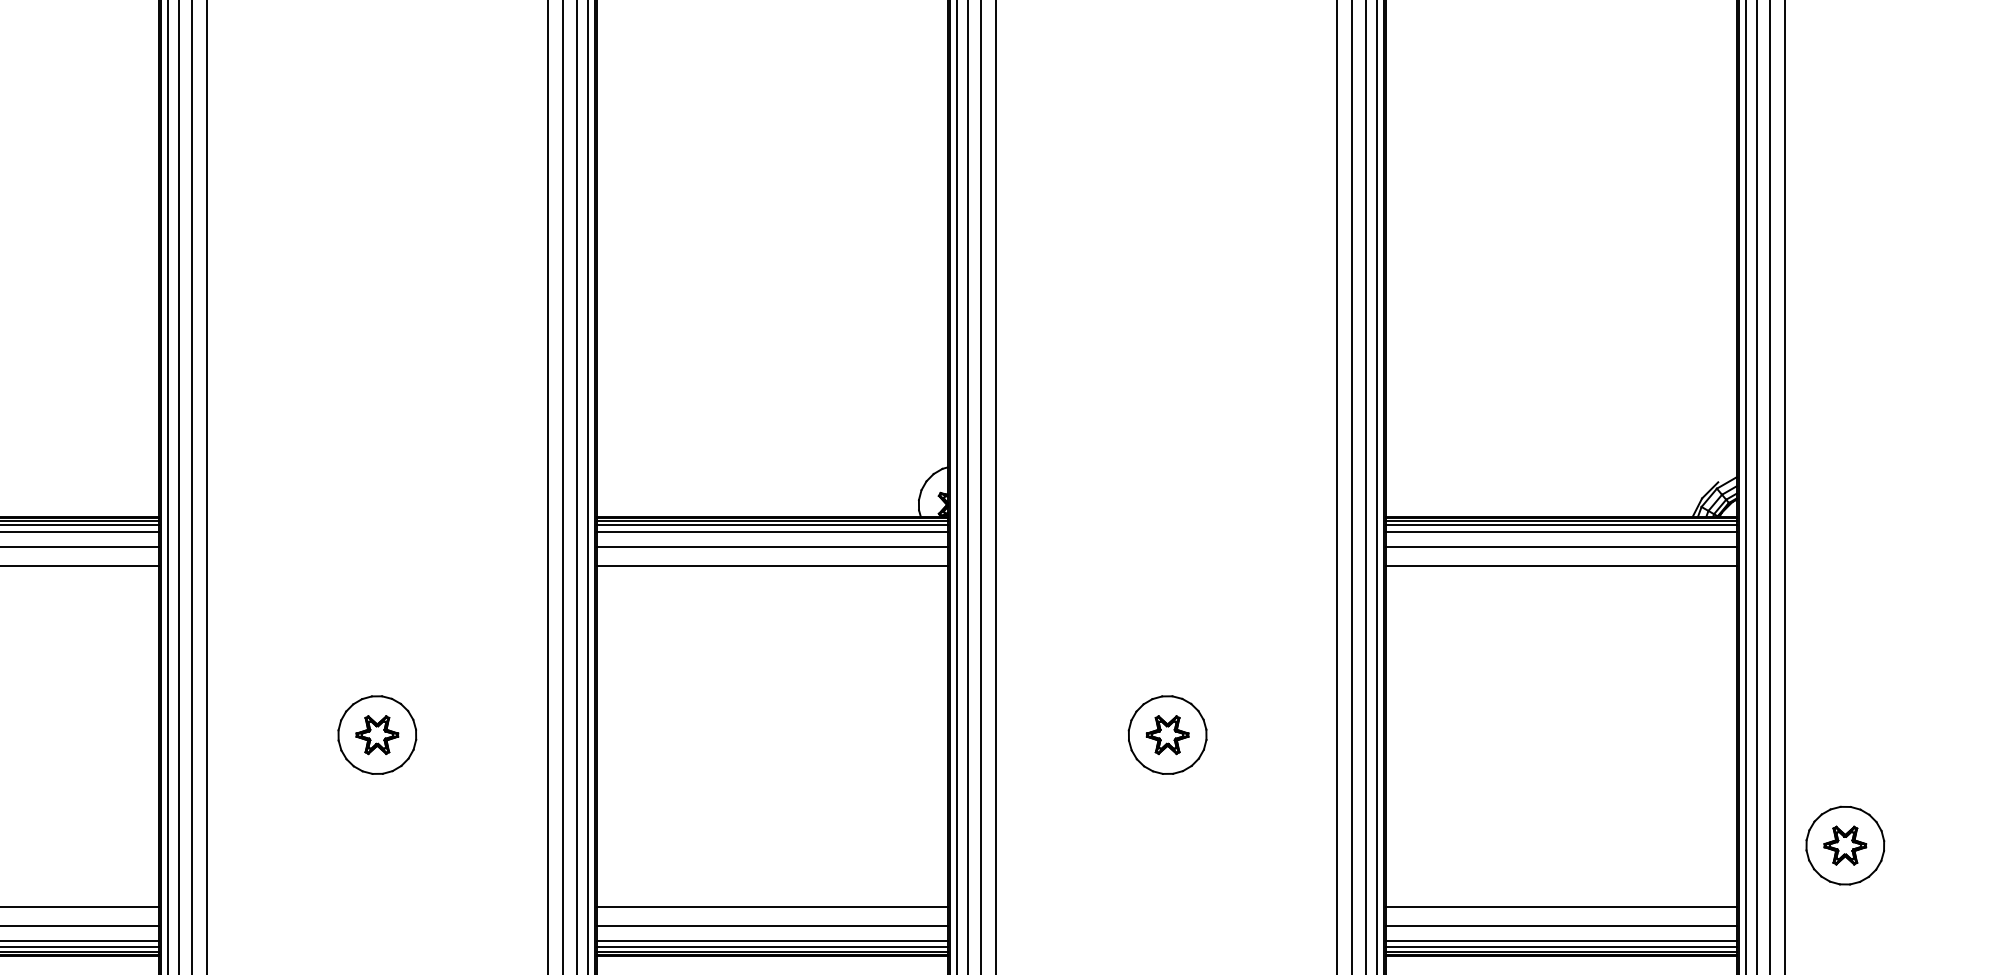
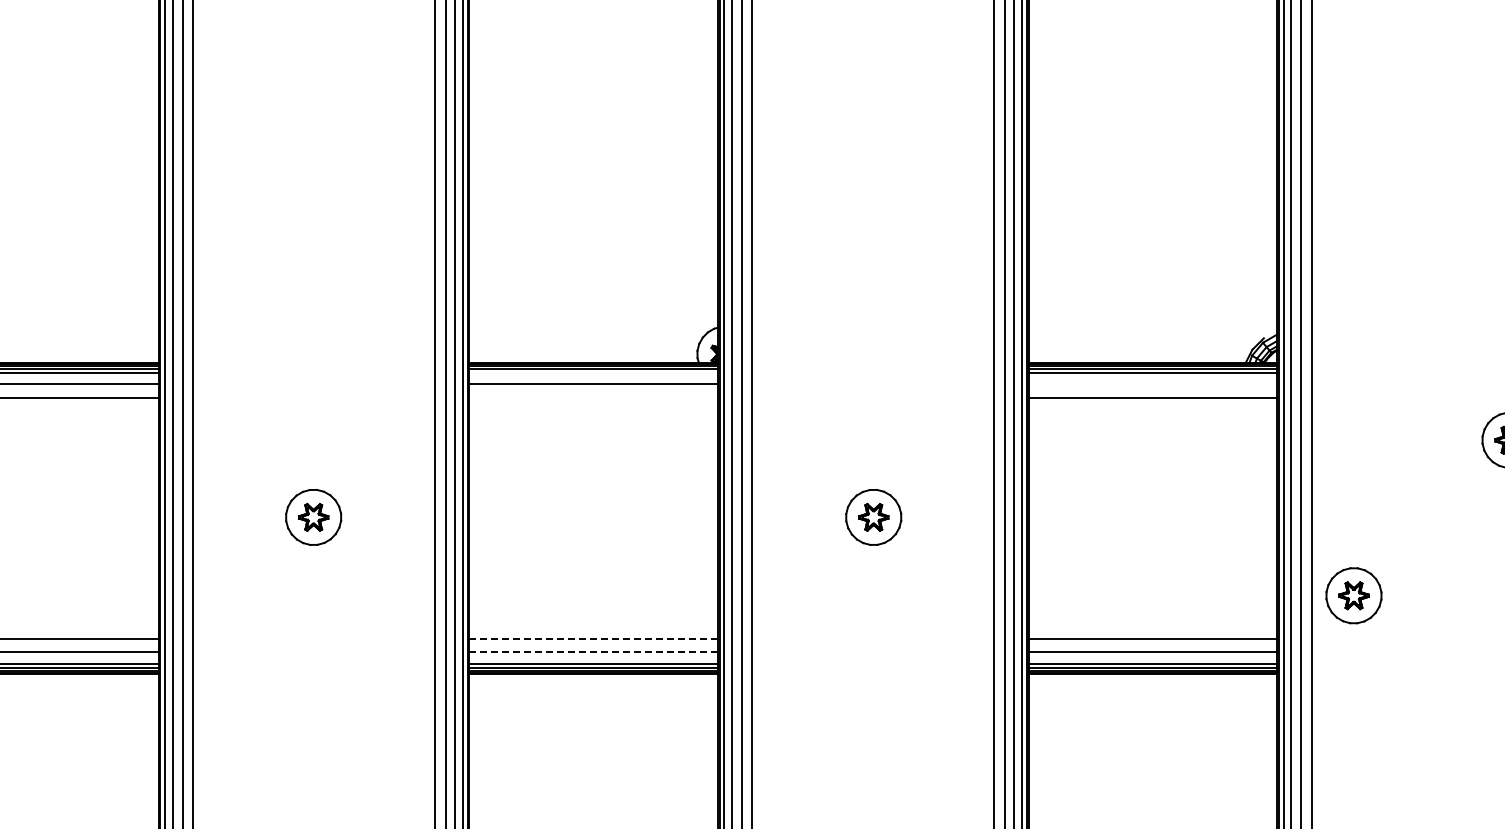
line: (772, 532) -> (593, 373), removed
line: (1561, 547) -> (1152, 384), removed
line: (772, 565) -> (593, 397), removed
line: (773, 907) -> (594, 639), solid -> dashed
line: (773, 925) -> (594, 652), solid -> dashed

